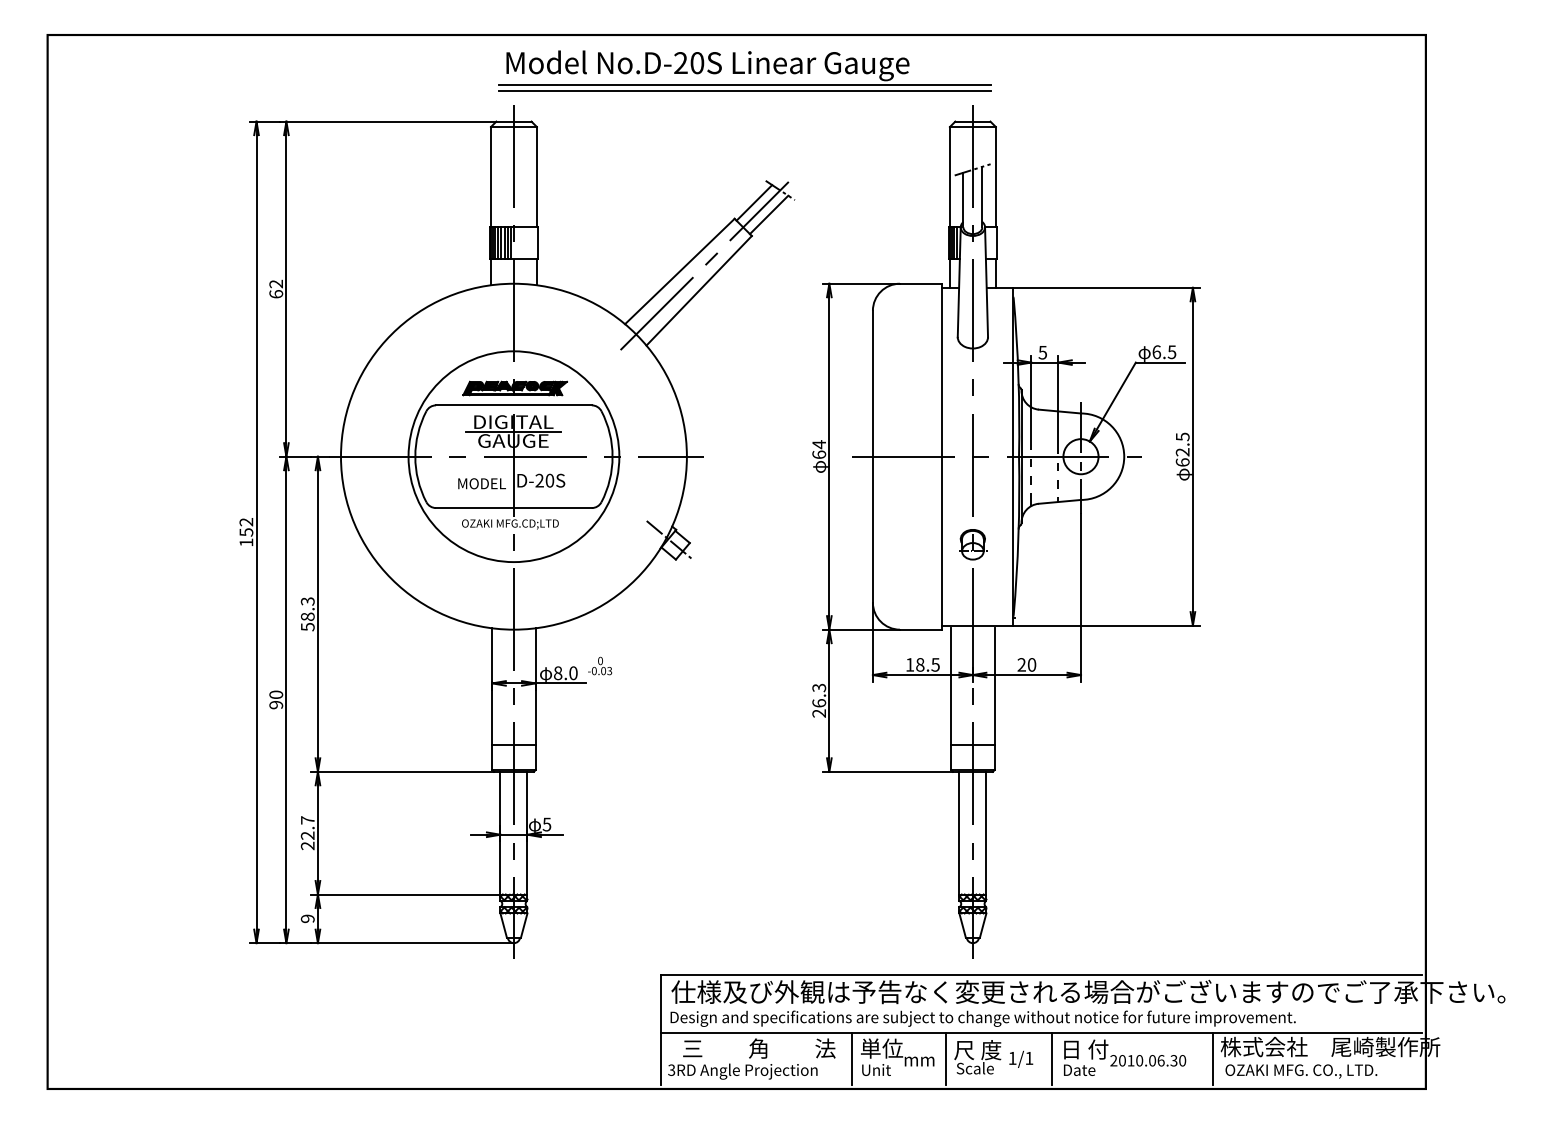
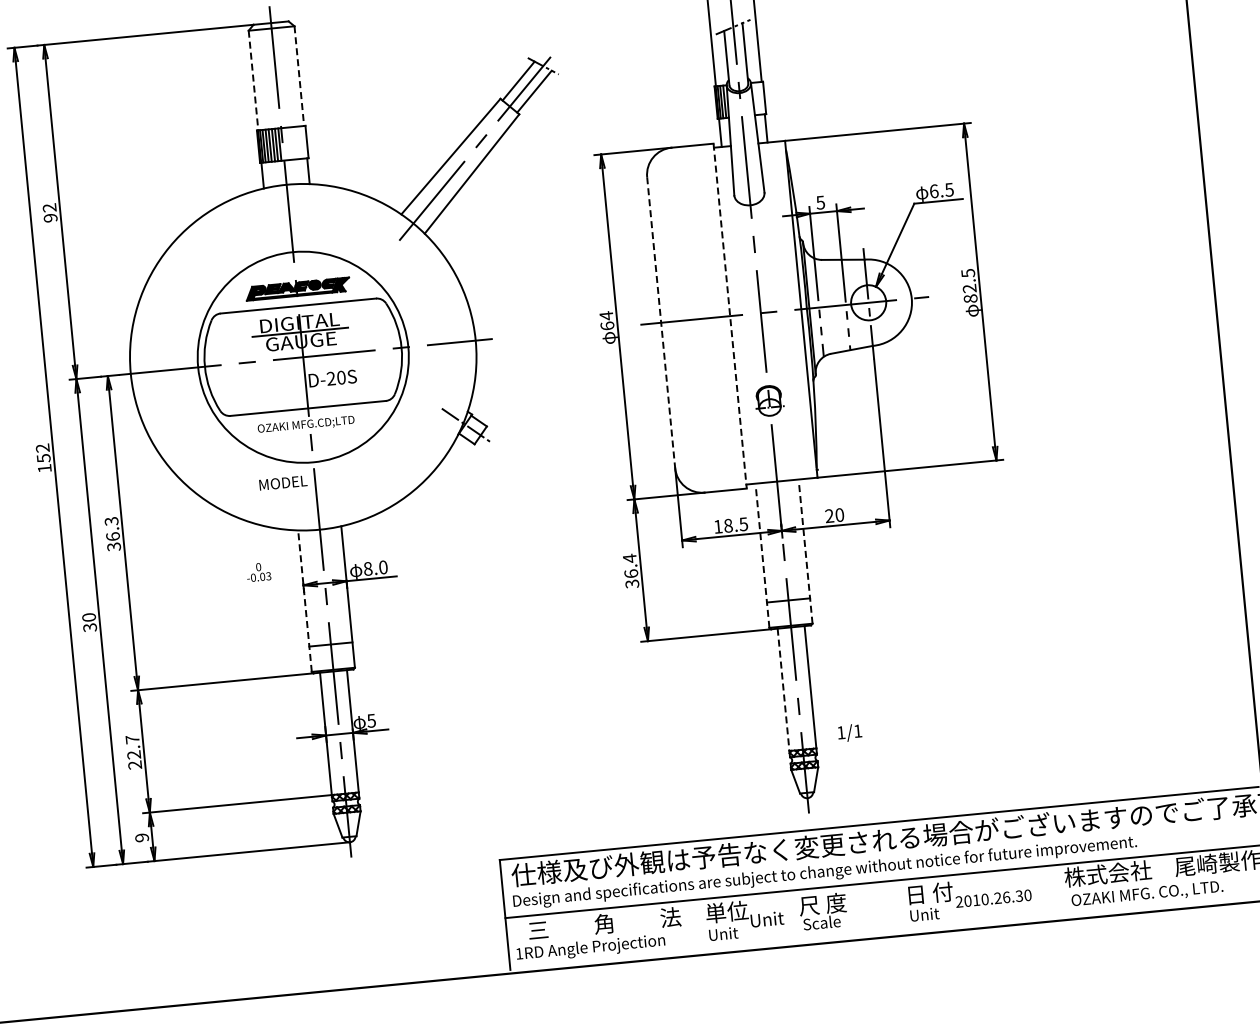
line: (490, 177) -> (253, 81), solid -> dashed
line: (536, 177) -> (298, 76), solid -> dashed
text: (276, 294) -> (50, 218), 62 -> 92
line: (872, 456) -> (660, 322), solid -> dashed
line: (942, 456) -> (730, 315), solid -> dashed
text: (1182, 462) -> (970, 298), 62.5 -> 82.5
text: (481, 483) -> (282, 482), moved
text: (307, 621) -> (113, 541), 58.3 -> 36.3
text: (600, 665) -> (259, 571), moved
line: (492, 699) -> (305, 601), solid -> dashed
line: (951, 699) -> (762, 557), solid -> dashed
line: (994, 699) -> (805, 553), solid -> dashed
text: (819, 700) -> (631, 570), 26.3 -> 36.4
text: (276, 705) -> (90, 628), 90 -> 30
line: (959, 833) -> (783, 690), solid -> dashed
text: (1021, 1058) -> (850, 732), moved
line: (851, 1059) -> (697, 925), removed
text: (920, 1059) -> (766, 919), mm -> Unit
line: (946, 1059) -> (792, 916), removed
line: (1051, 1059) -> (897, 906), removed
line: (1212, 1059) -> (1057, 891), removed
text: (1152, 1060) -> (997, 897), 2010.06.30 -> 2010.26.30
text: (671, 1069) -> (519, 953), 3RD -> 1RD
text: (1079, 1069) -> (926, 913), Date -> Unit

